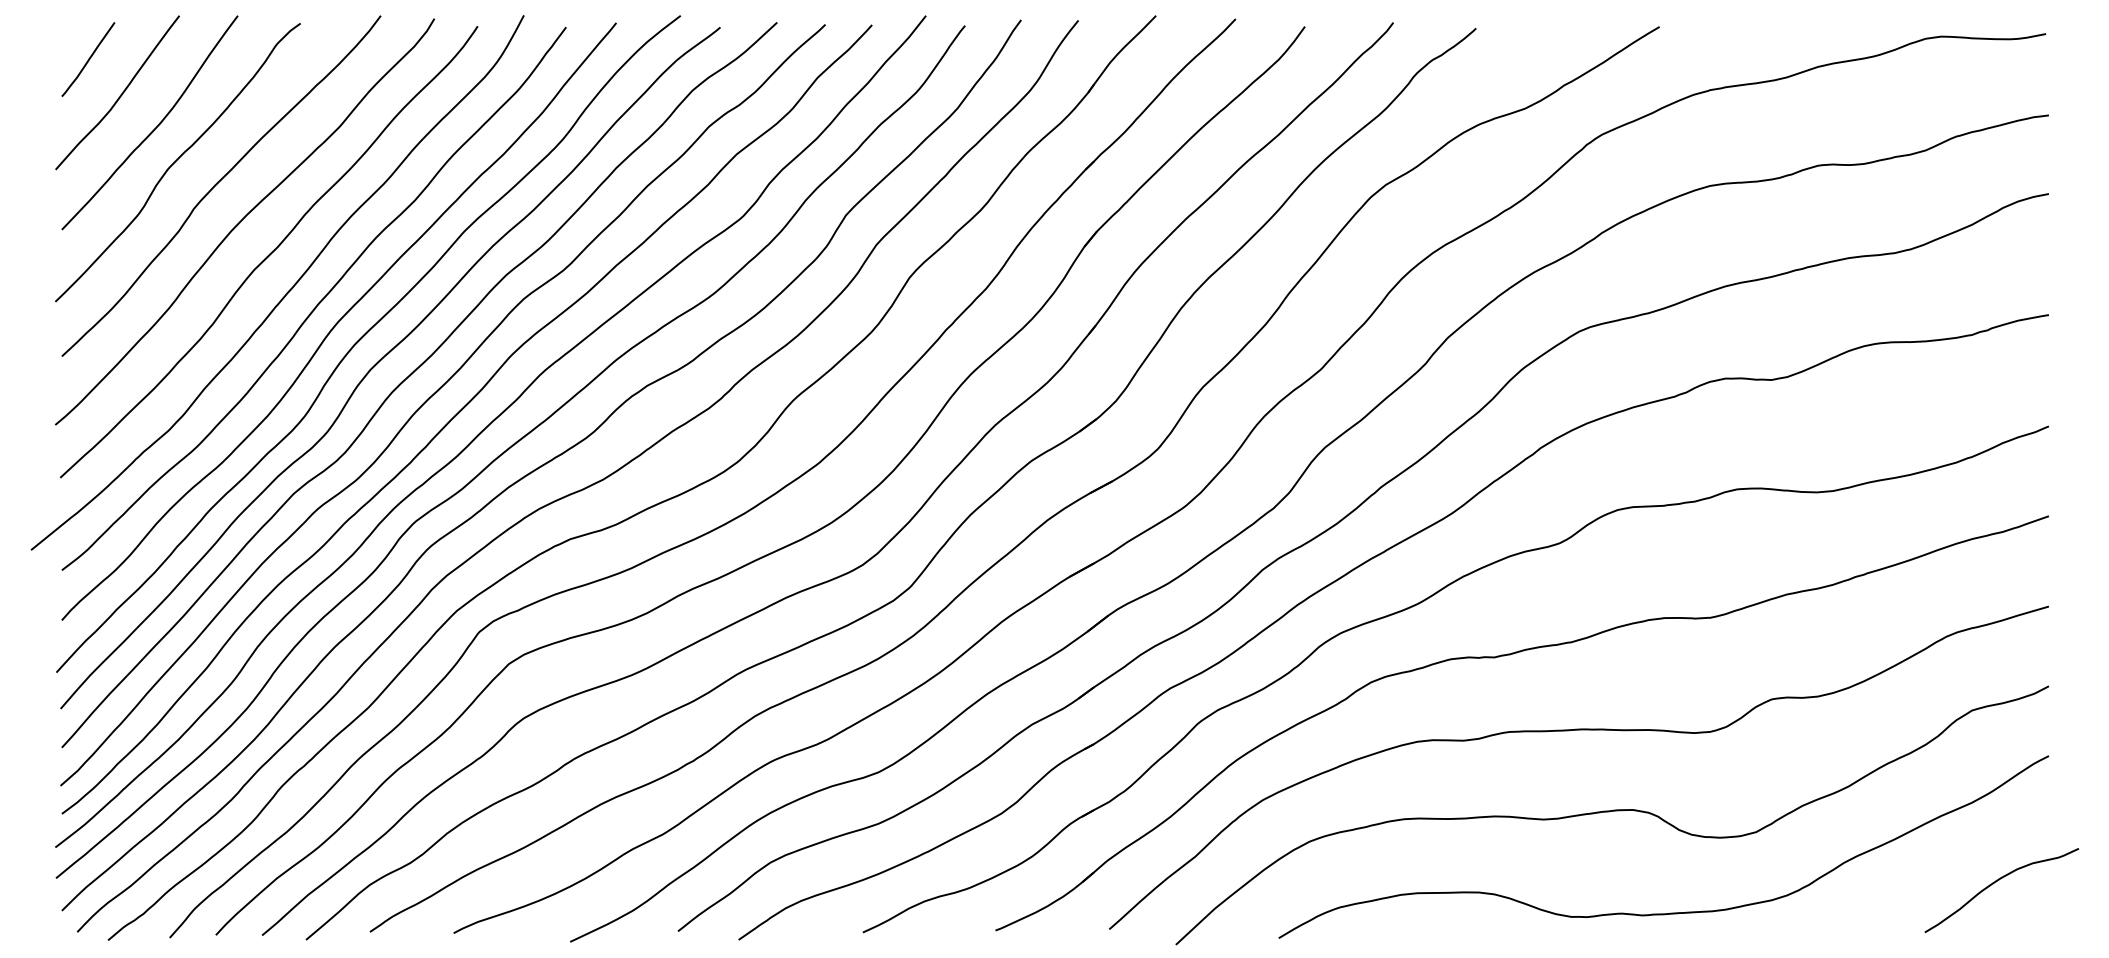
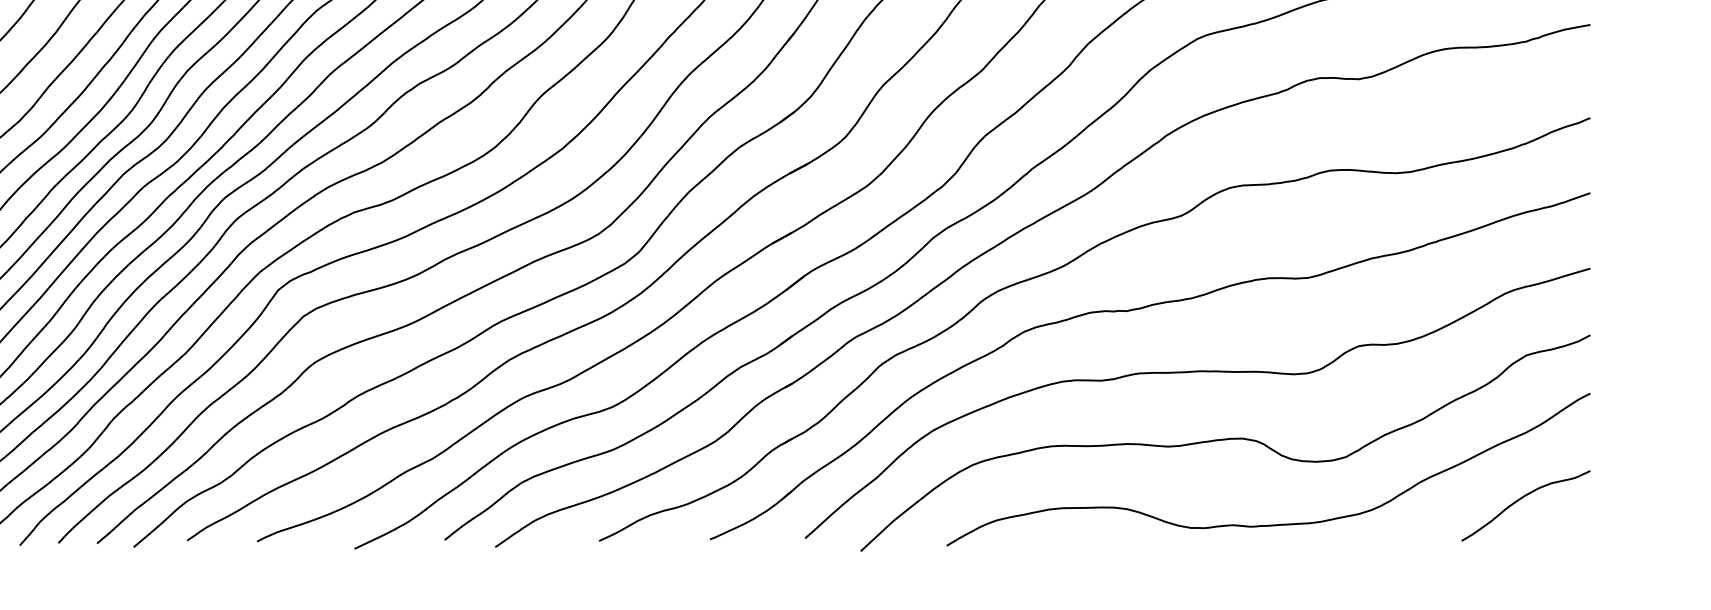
curve: (1996, 882) -> (1521, 499), moved

